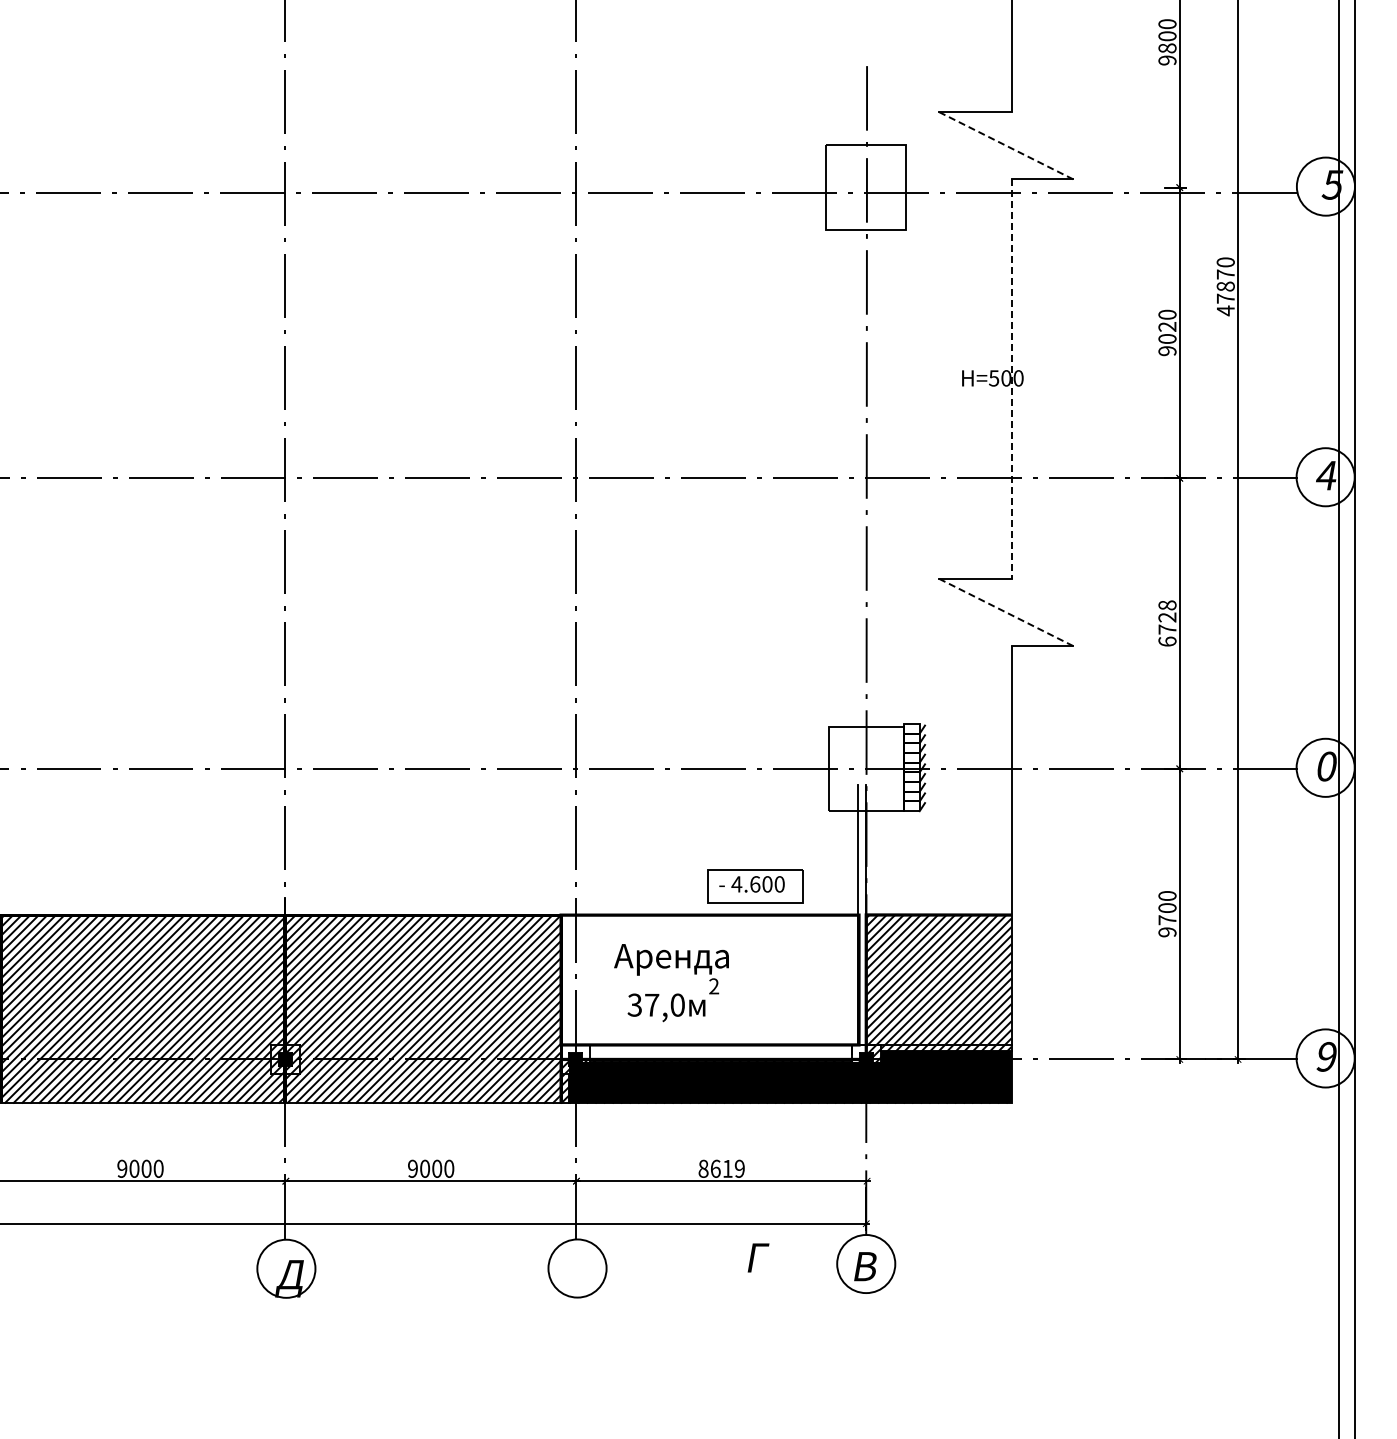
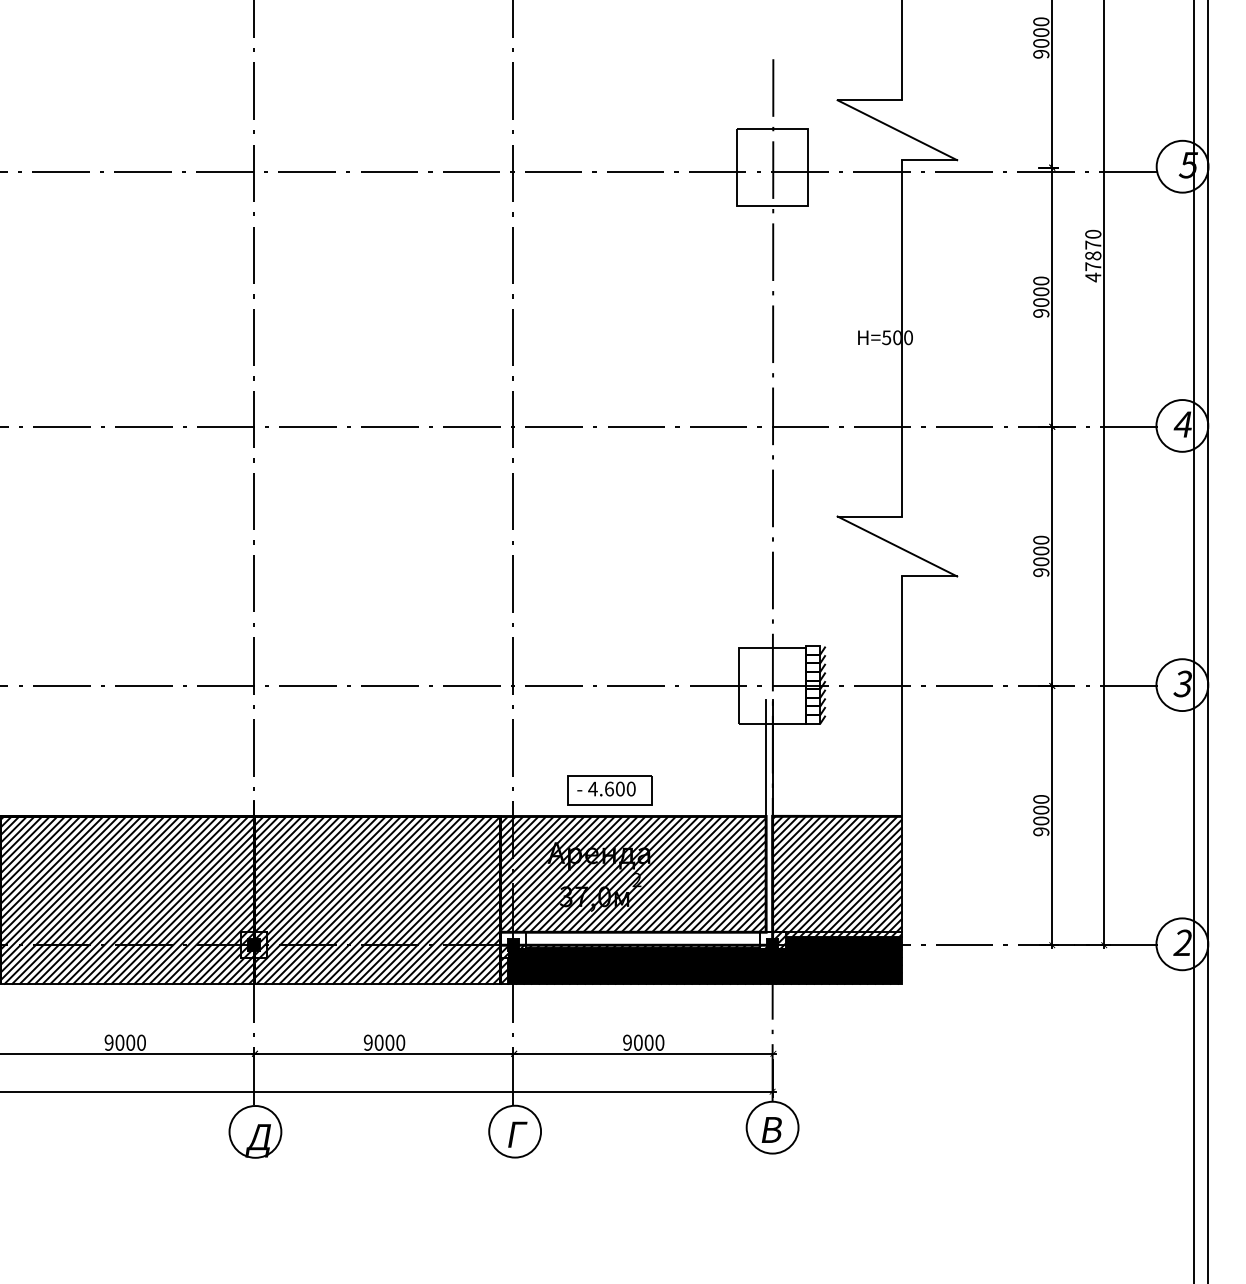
text: (1167, 48) -> (1041, 43), 9800 -> 9000
line: (1006, 145) -> (897, 130), dashed -> solid
text: (1167, 326) -> (1041, 291), 9020 -> 9000
line: (1011, 379) -> (902, 338), dashed -> solid
line: (1006, 612) -> (897, 546), dashed -> solid
text: (1167, 623) -> (1041, 556), 6728 -> 9000
text: (1325, 766) -> (1182, 683), 0 -> 3
part: (755, 886) -> (609, 790), moved
text: (1167, 920) -> (1041, 821), 9700 -> 9000
hatch: (709, 979) -> (632, 873), added
text: (1325, 1056) -> (1182, 942), 9 -> 2
text: (721, 1168) -> (643, 1042), 8619 -> 9000
text: (758, 1257) -> (517, 1134), moved

